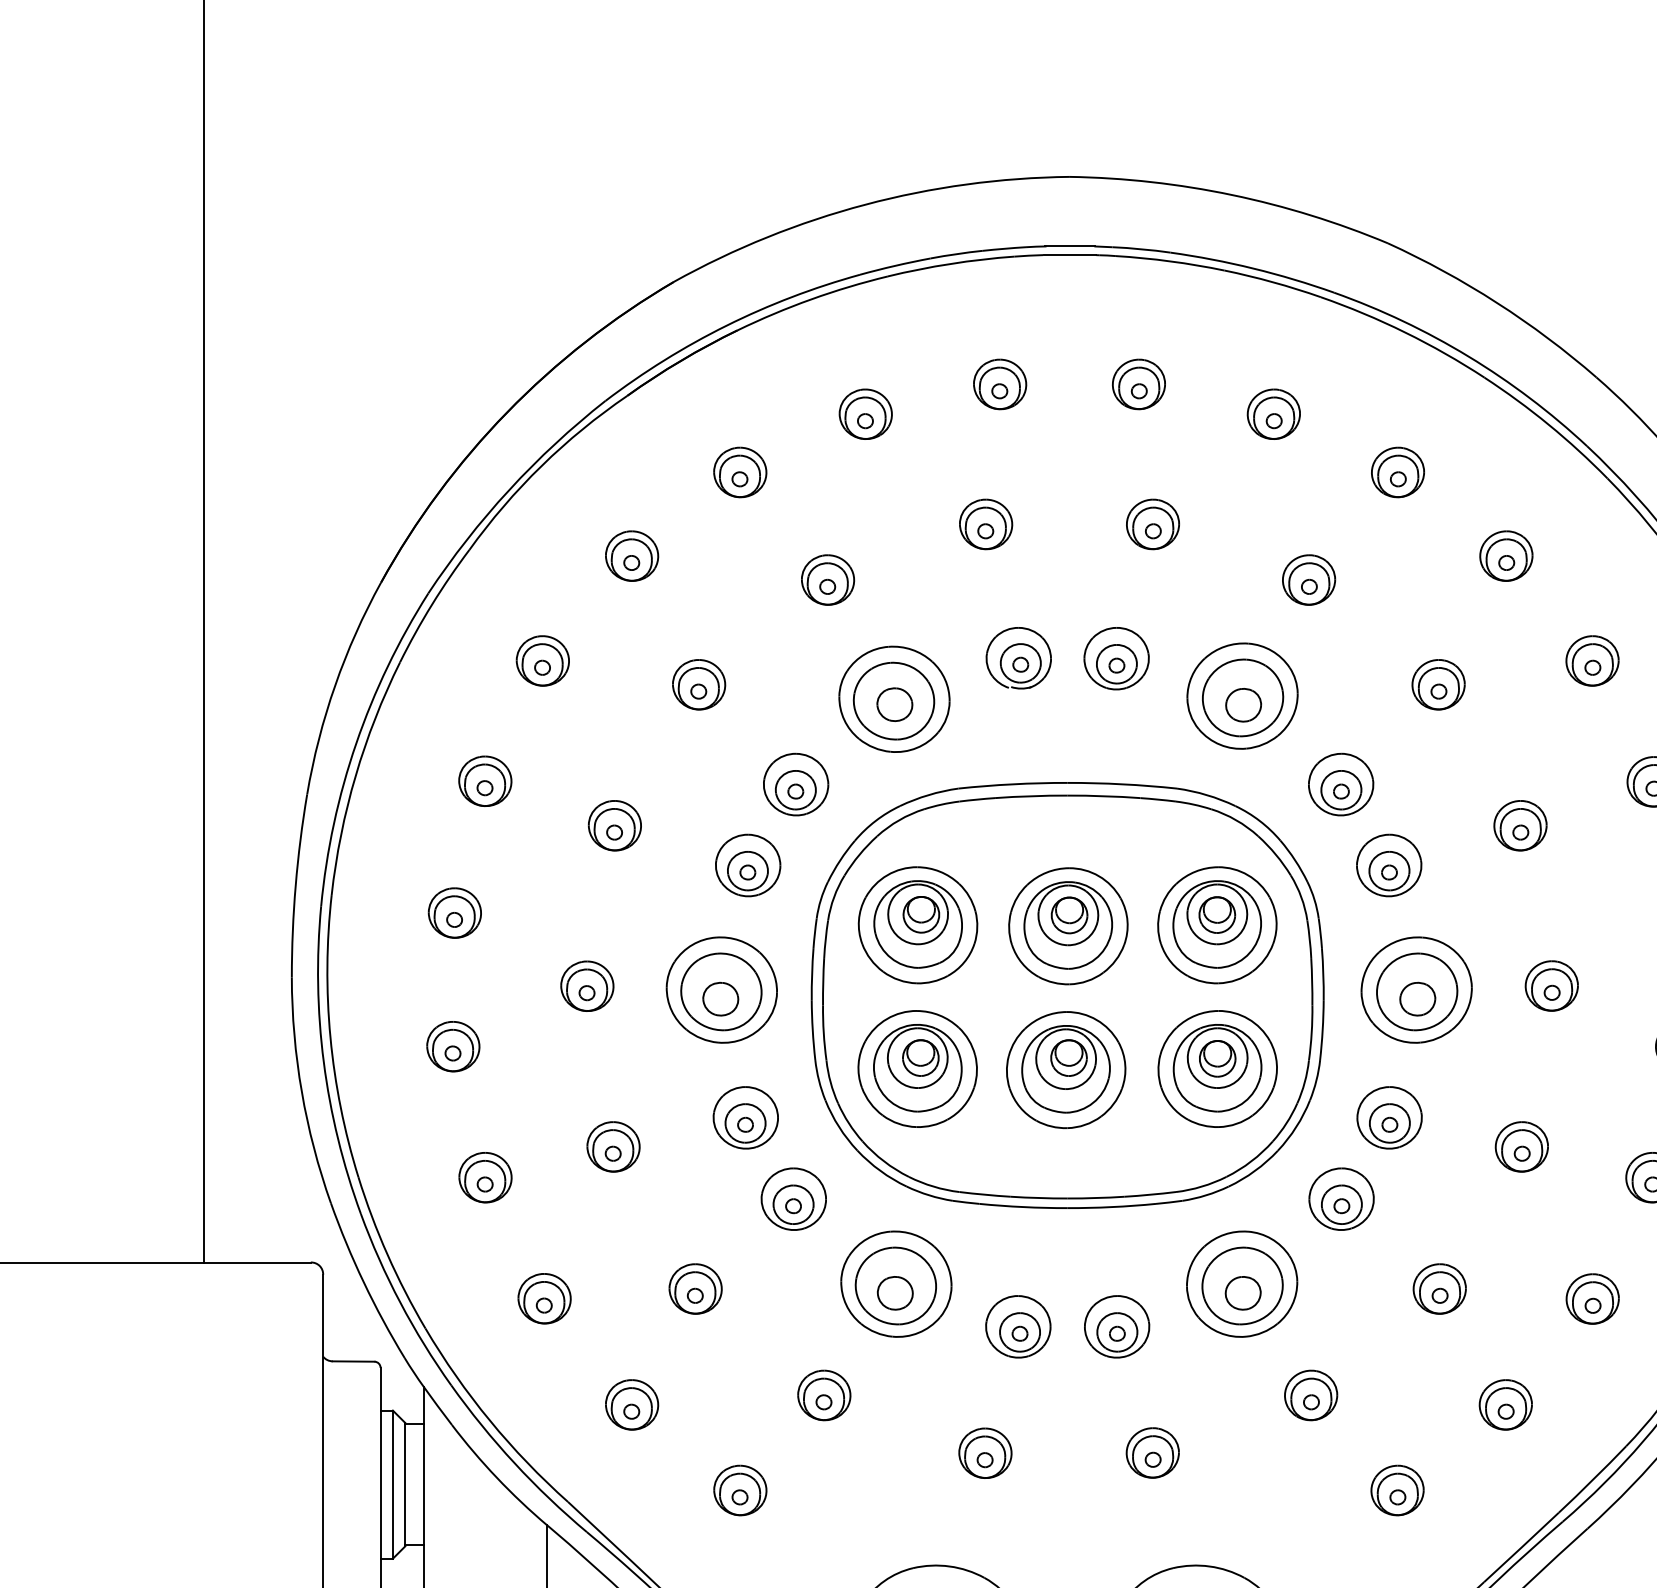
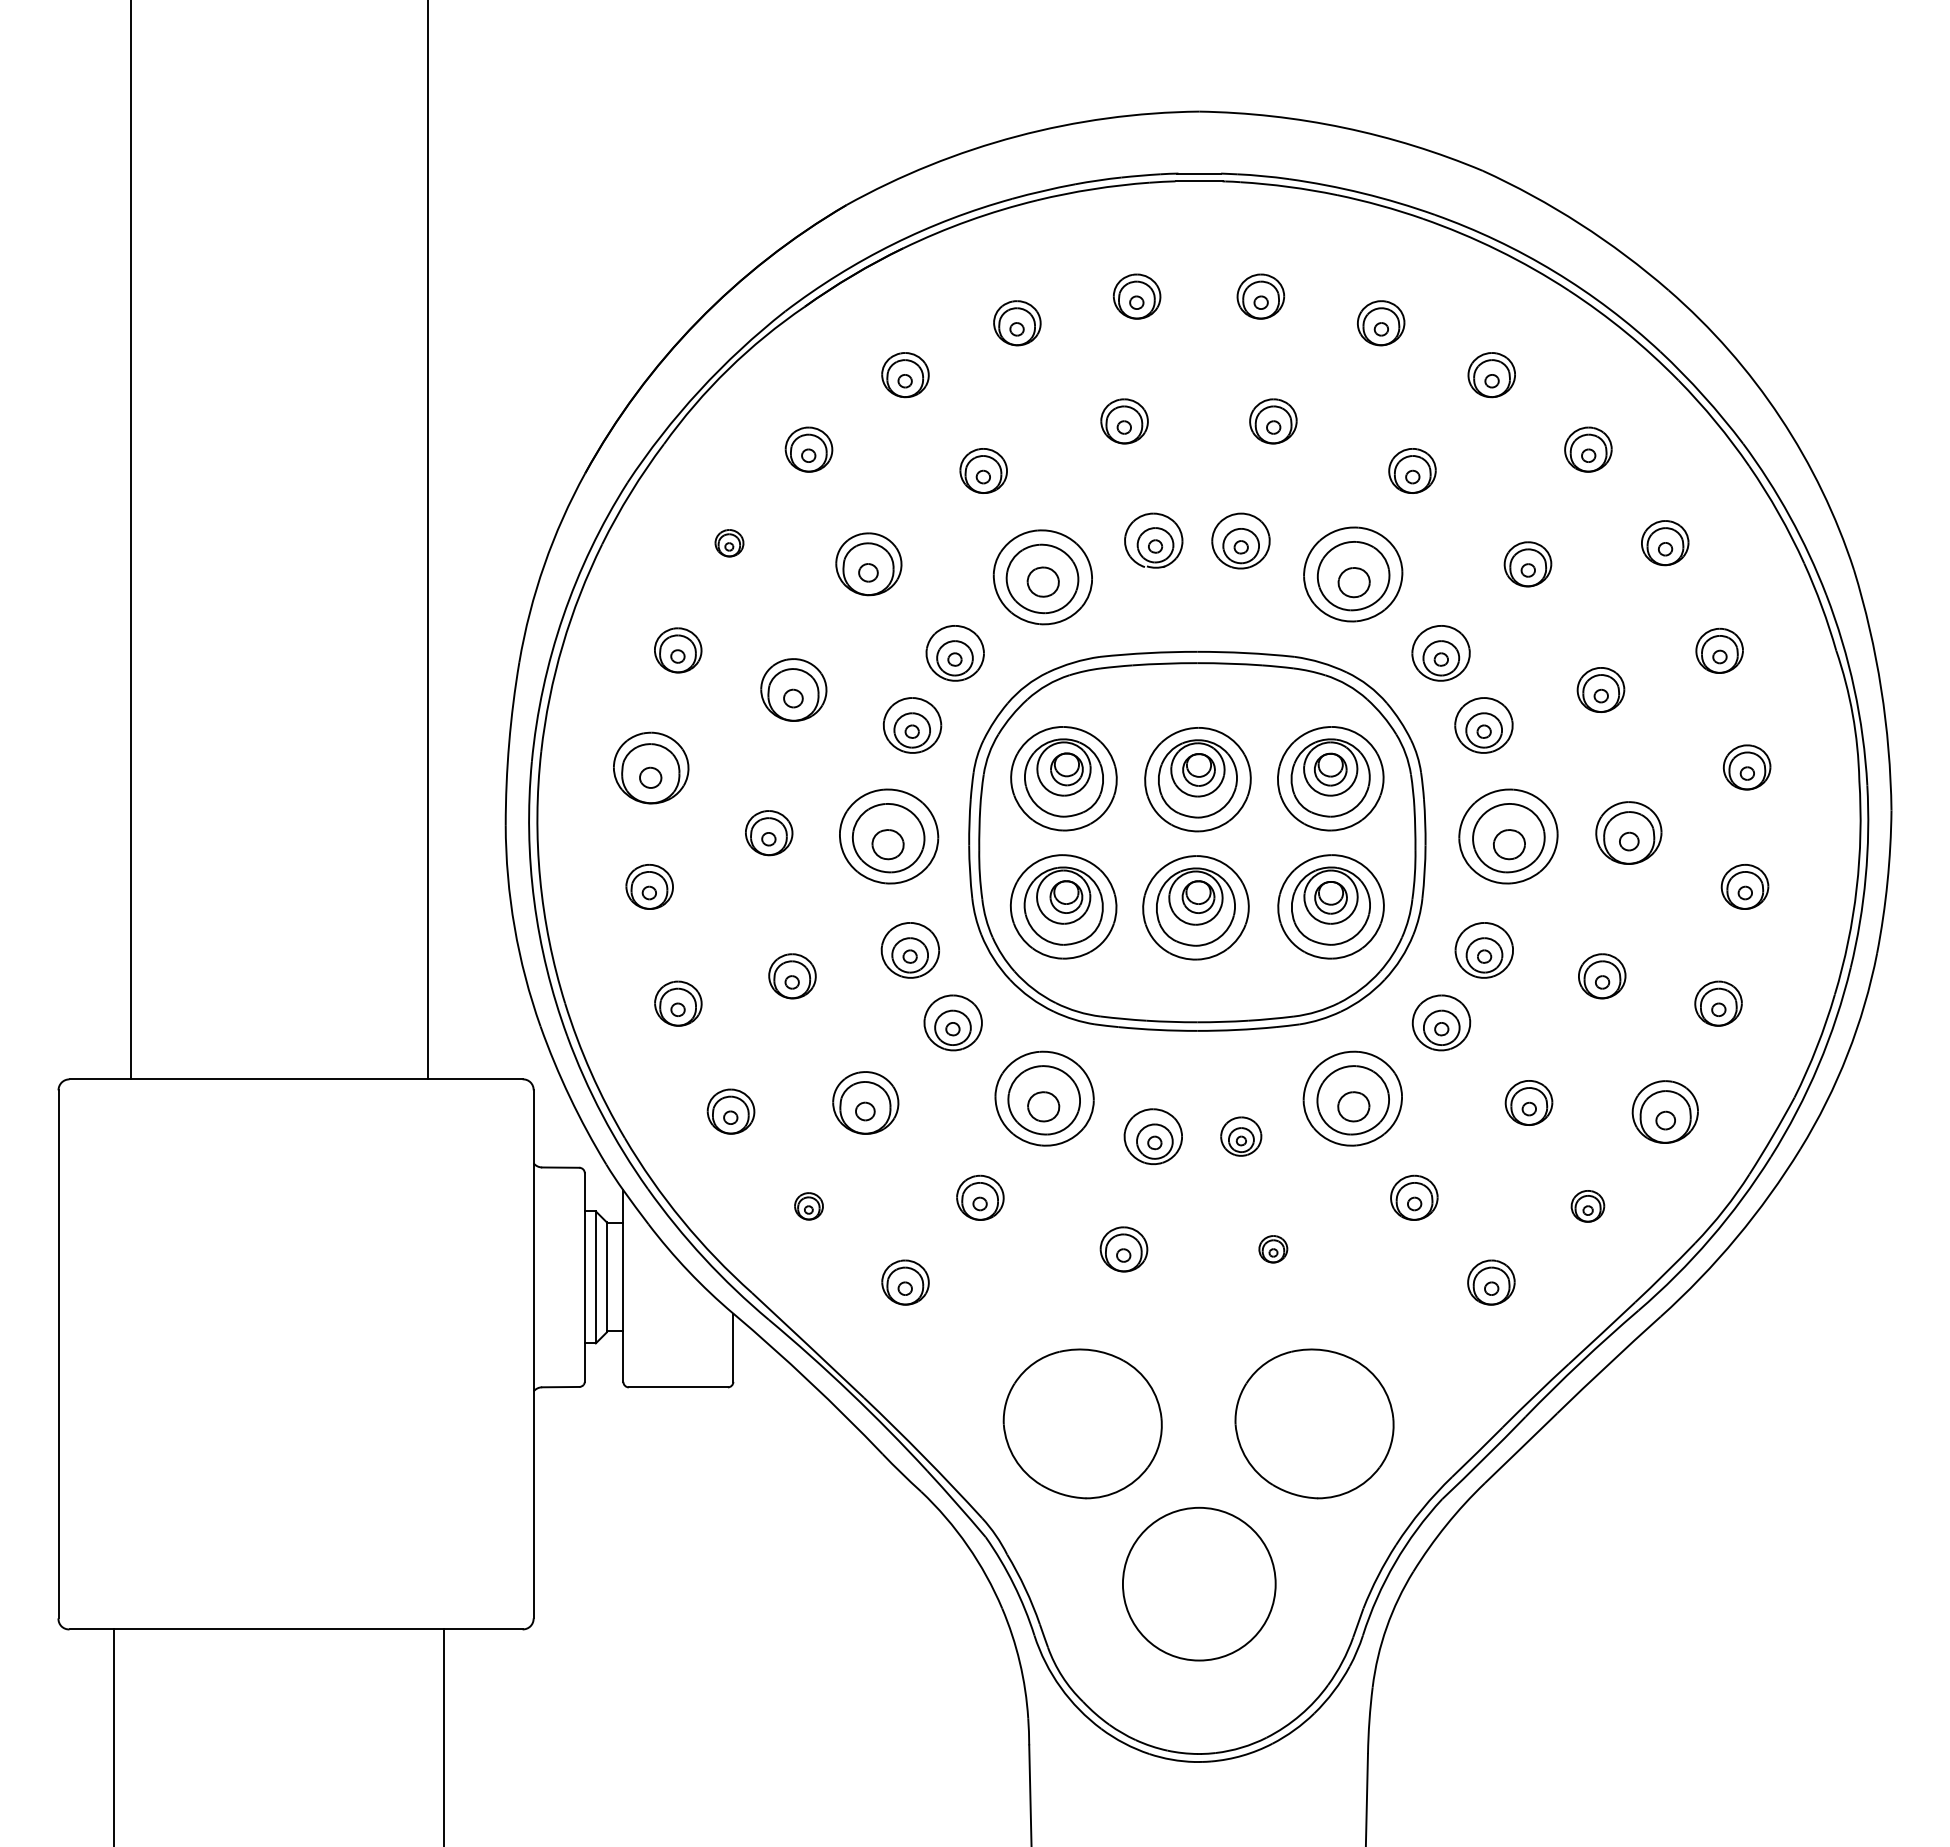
part: (542, 661) -> (729, 543), size x0.6
part: (698, 684) -> (868, 564), size x1.4
part: (614, 825) -> (793, 689), size x1.4
part: (454, 912) -> (650, 767), size x1.6
part: (1551, 985) -> (1628, 832), size x1.4
part: (695, 1288) -> (865, 1102), size x1.4
part: (1592, 1298) -> (1665, 1111), size x1.4
part: (1116, 1326) -> (1240, 1136), size x0.7
part: (631, 1405) -> (808, 1206), size x0.6
part: (1505, 1405) -> (1587, 1206), size x0.7
part: (1153, 1453) -> (1273, 1249), size x0.6

